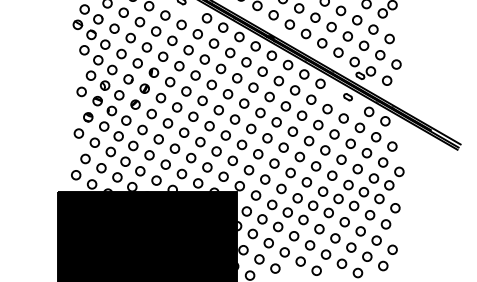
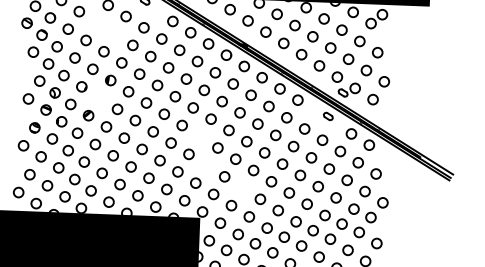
part: (147, 26) -> (105, 28), removed
part: (144, 88) -> (99, 97), removed
circle: (234, 119) -> (199, 136), removed
circle: (241, 144) -> (206, 165), removed
circle: (274, 163) -> (242, 187), removed

